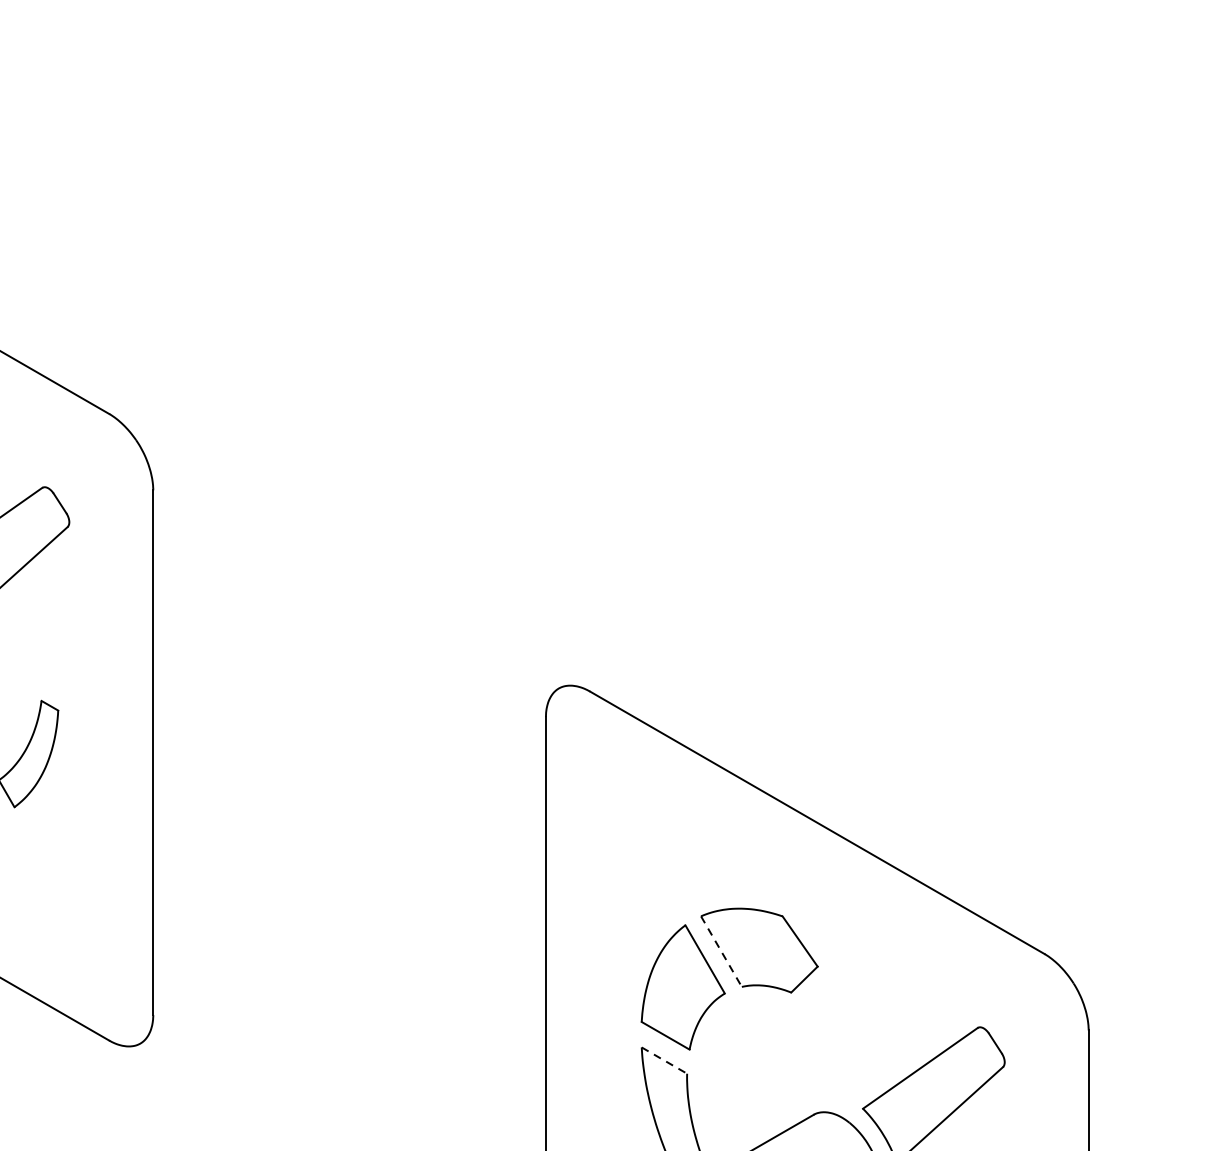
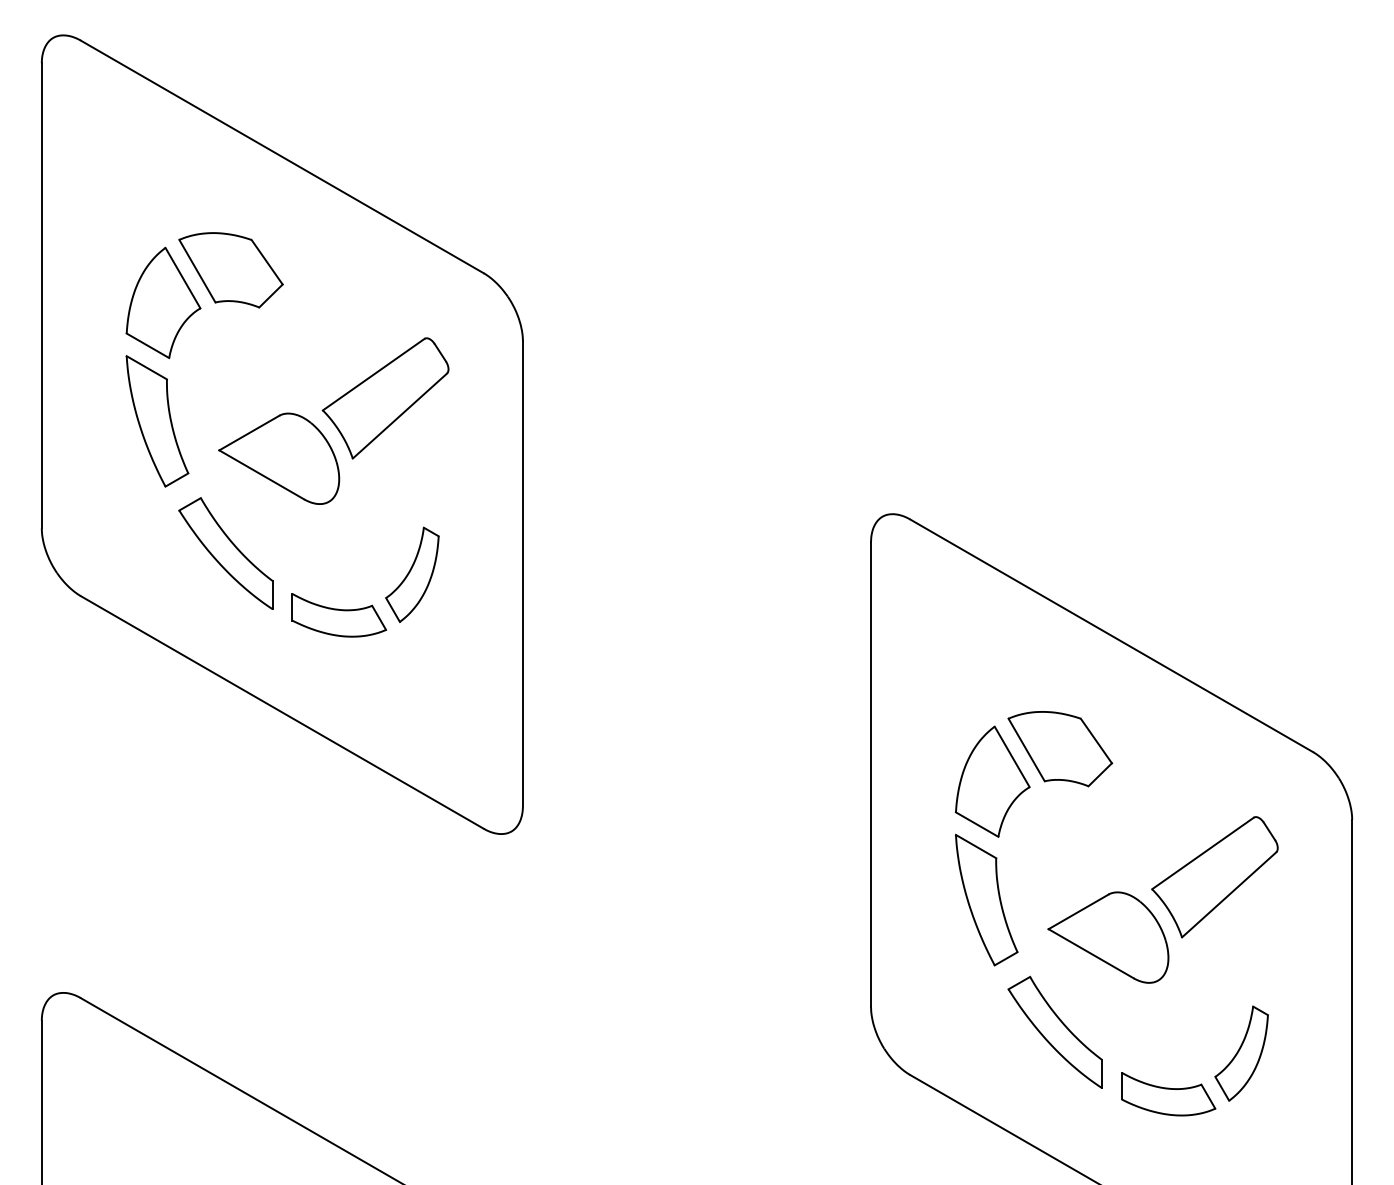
line: (721, 952) -> (1026, 750), dashed -> solid
line: (664, 1060) -> (976, 846), dashed -> solid

